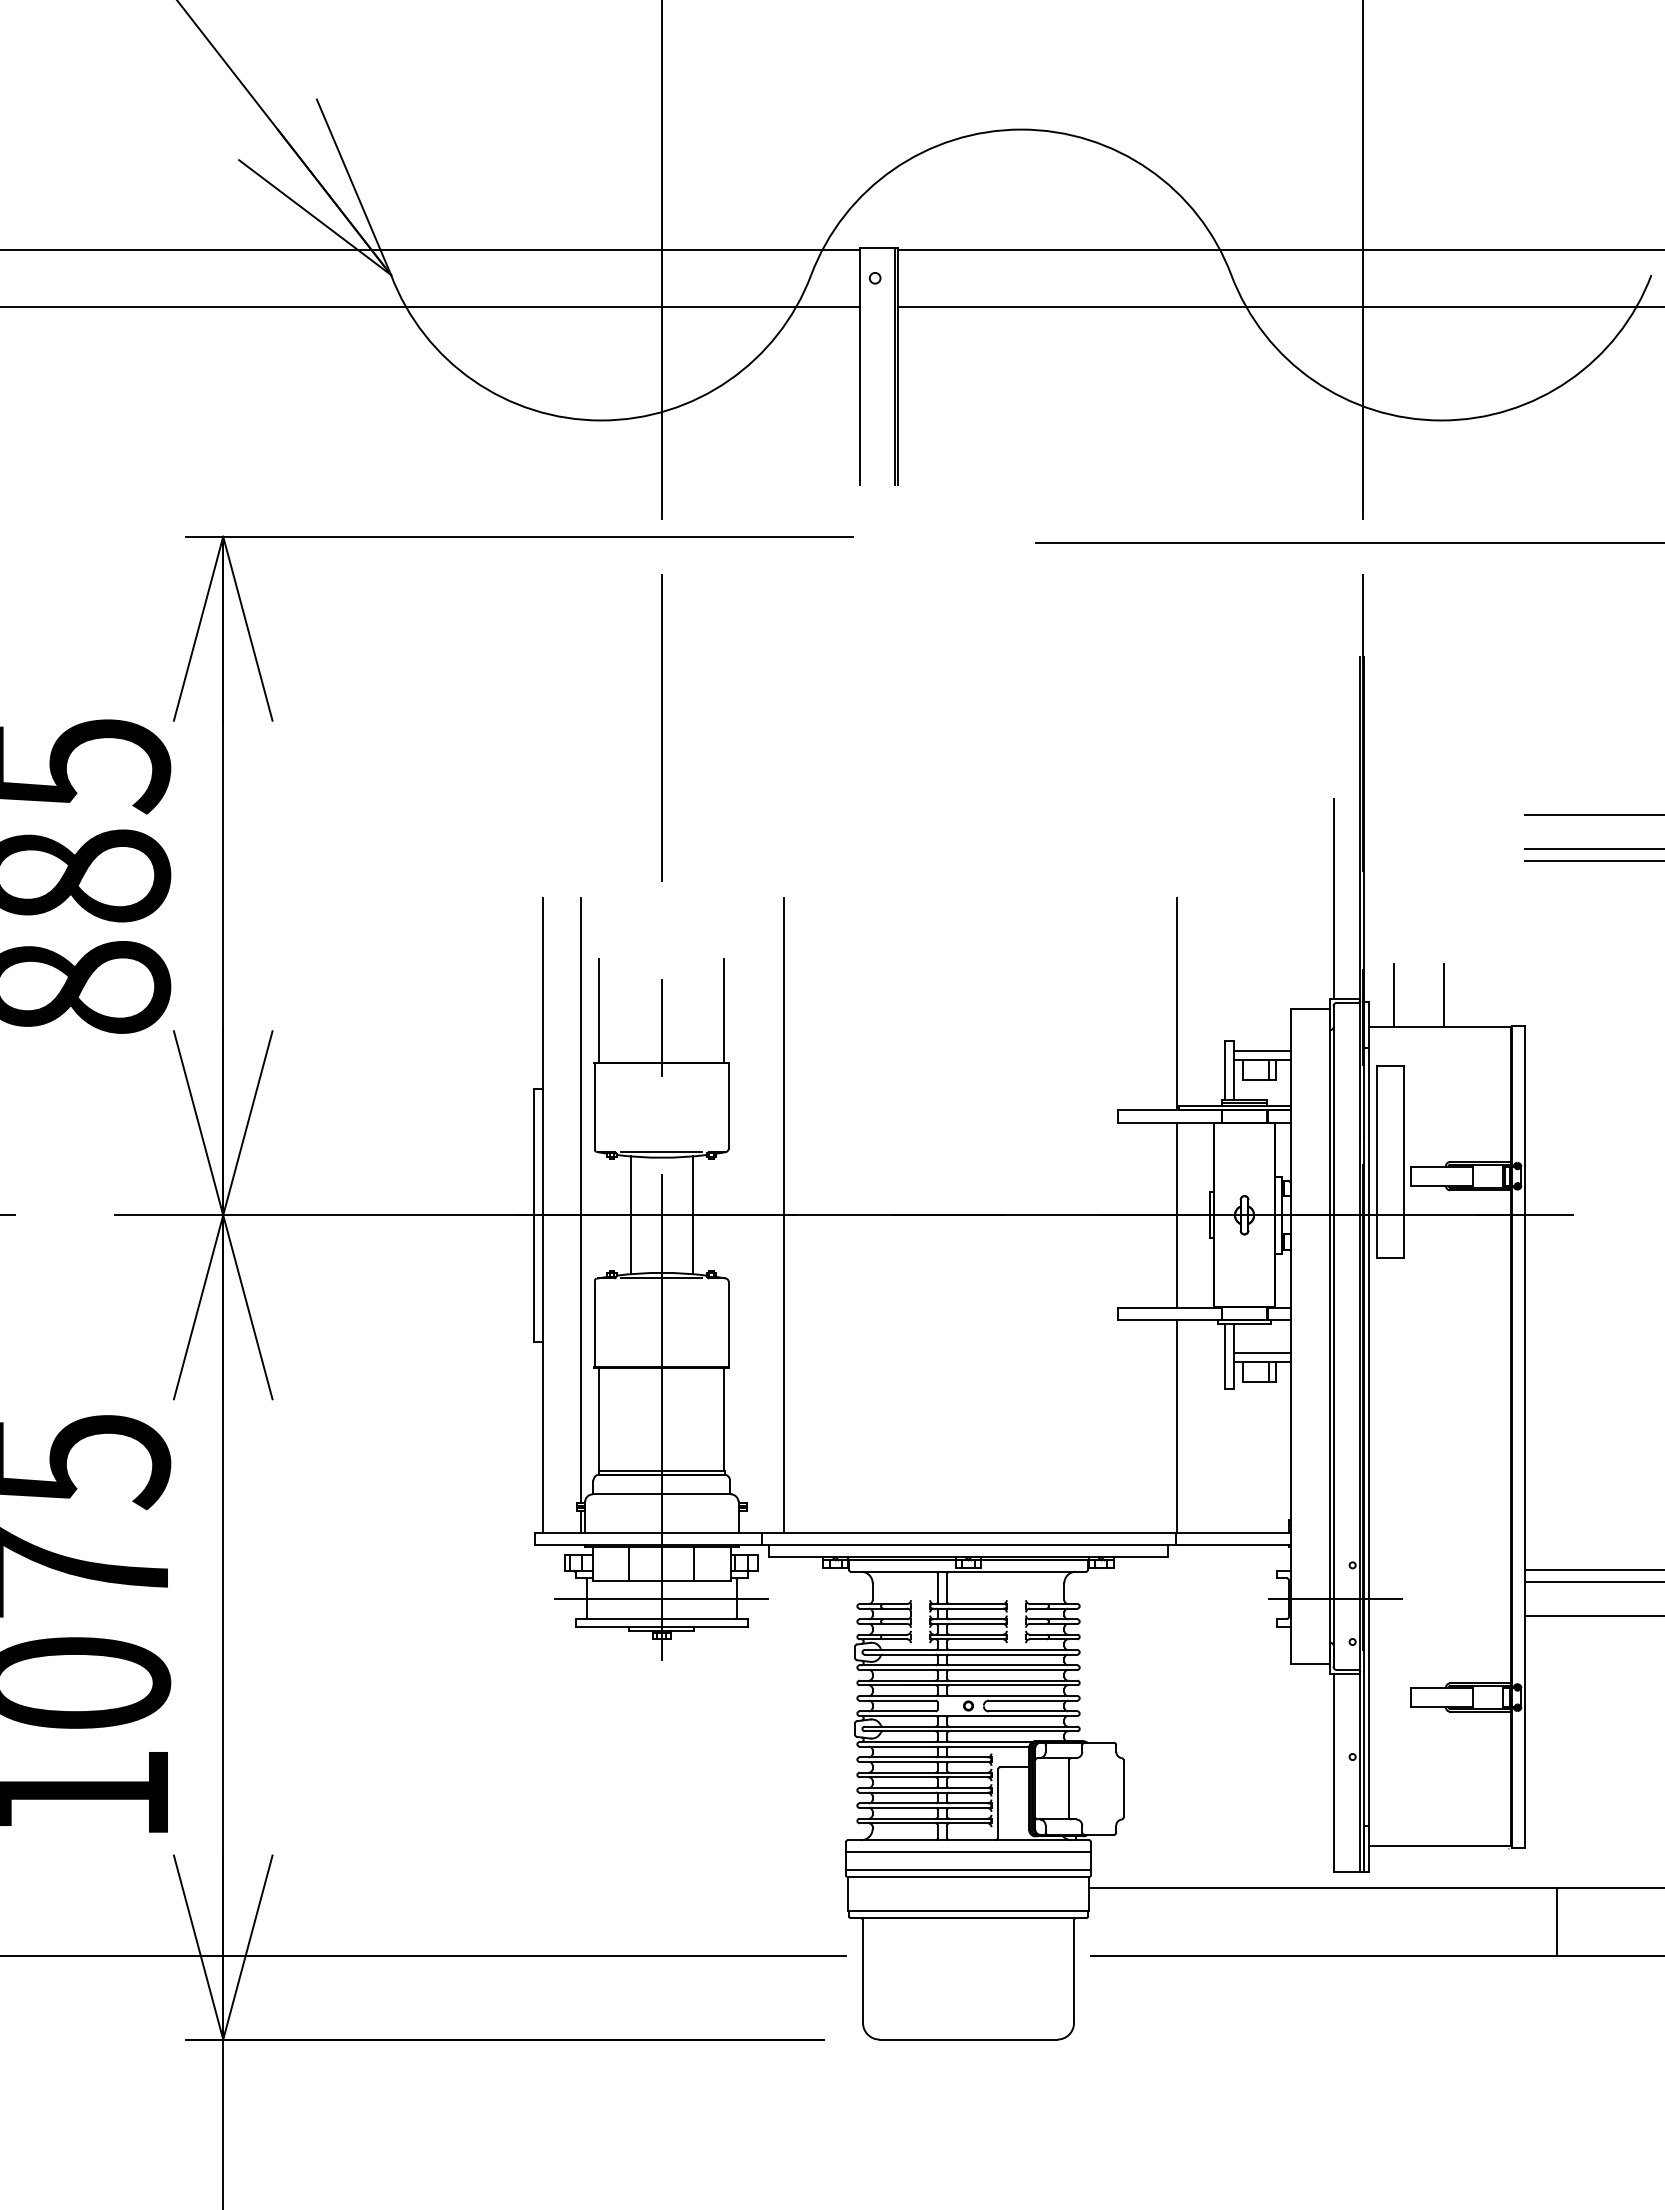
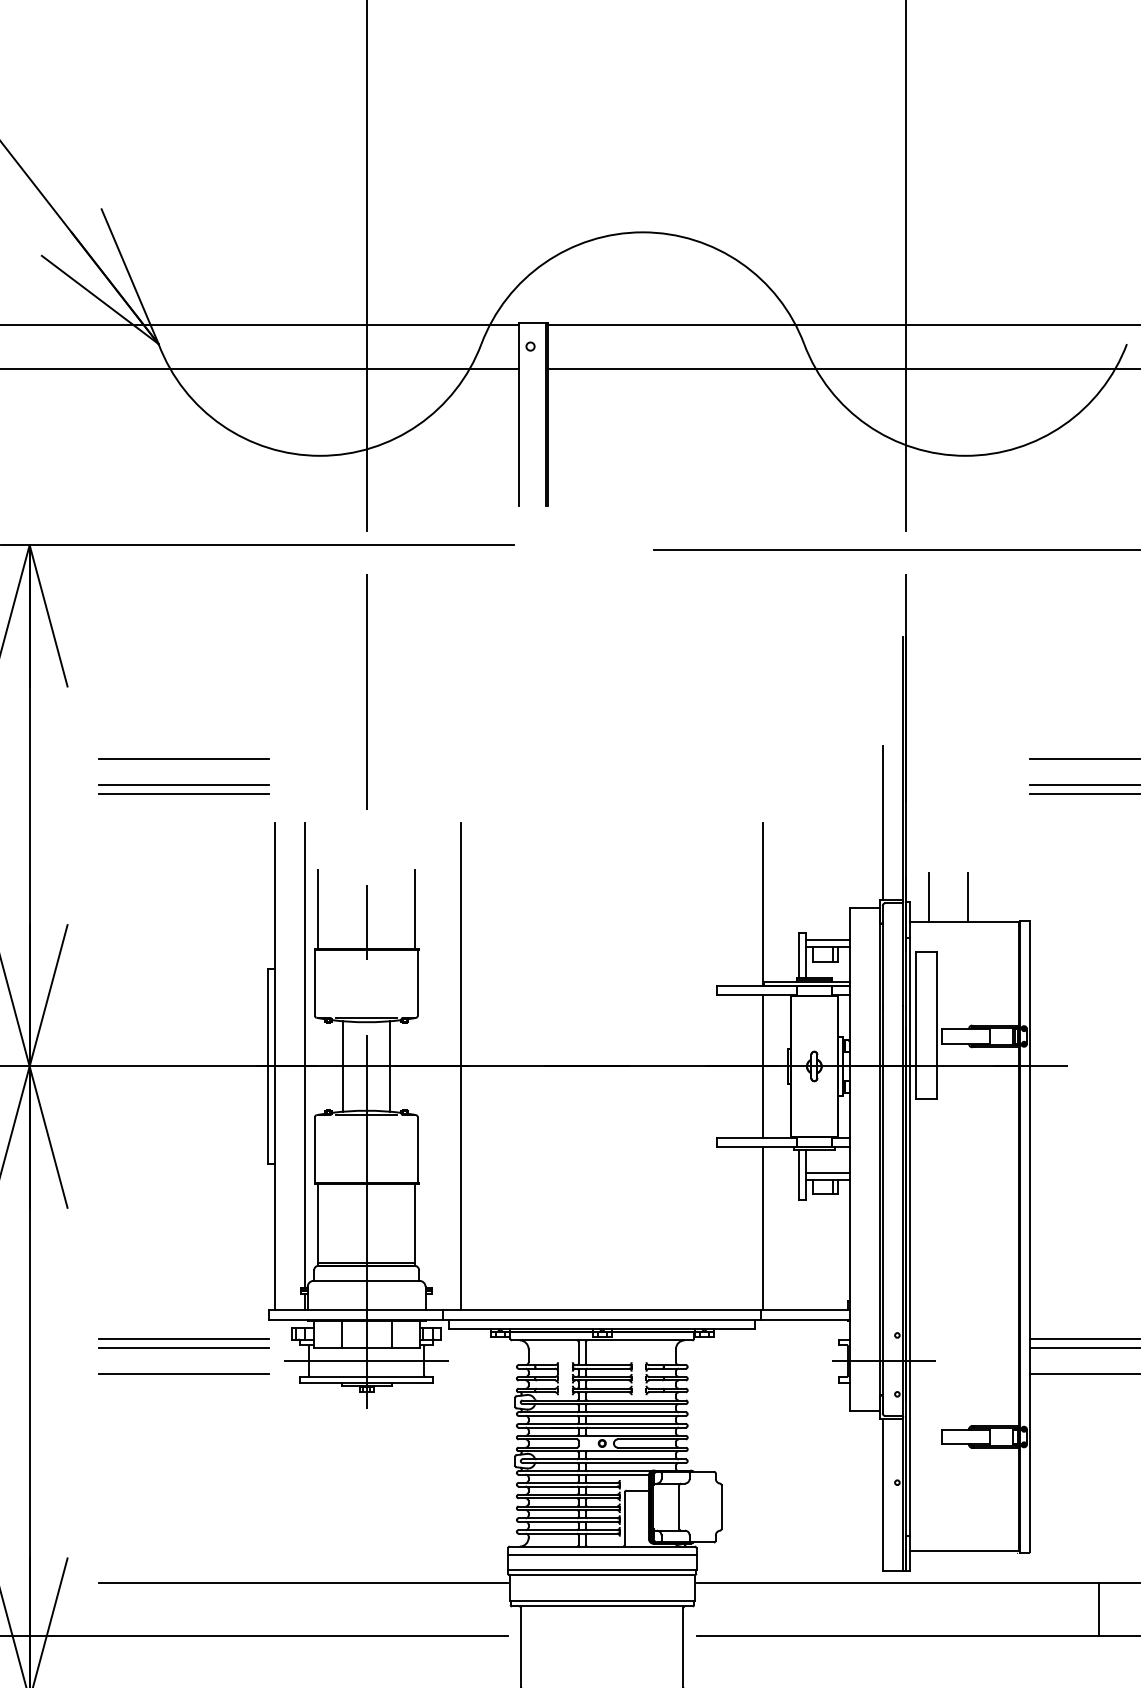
line: (424, 814) -> (184, 758), added
line: (424, 848) -> (184, 784), added
line: (424, 860) -> (184, 793), added
line: (424, 1569) -> (184, 1338), added
line: (424, 1581) -> (184, 1347), added
line: (424, 1615) -> (184, 1373), added
line: (579, 1887) -> (303, 1582), added
line: (1557, 1921) -> (1099, 1609), moved

